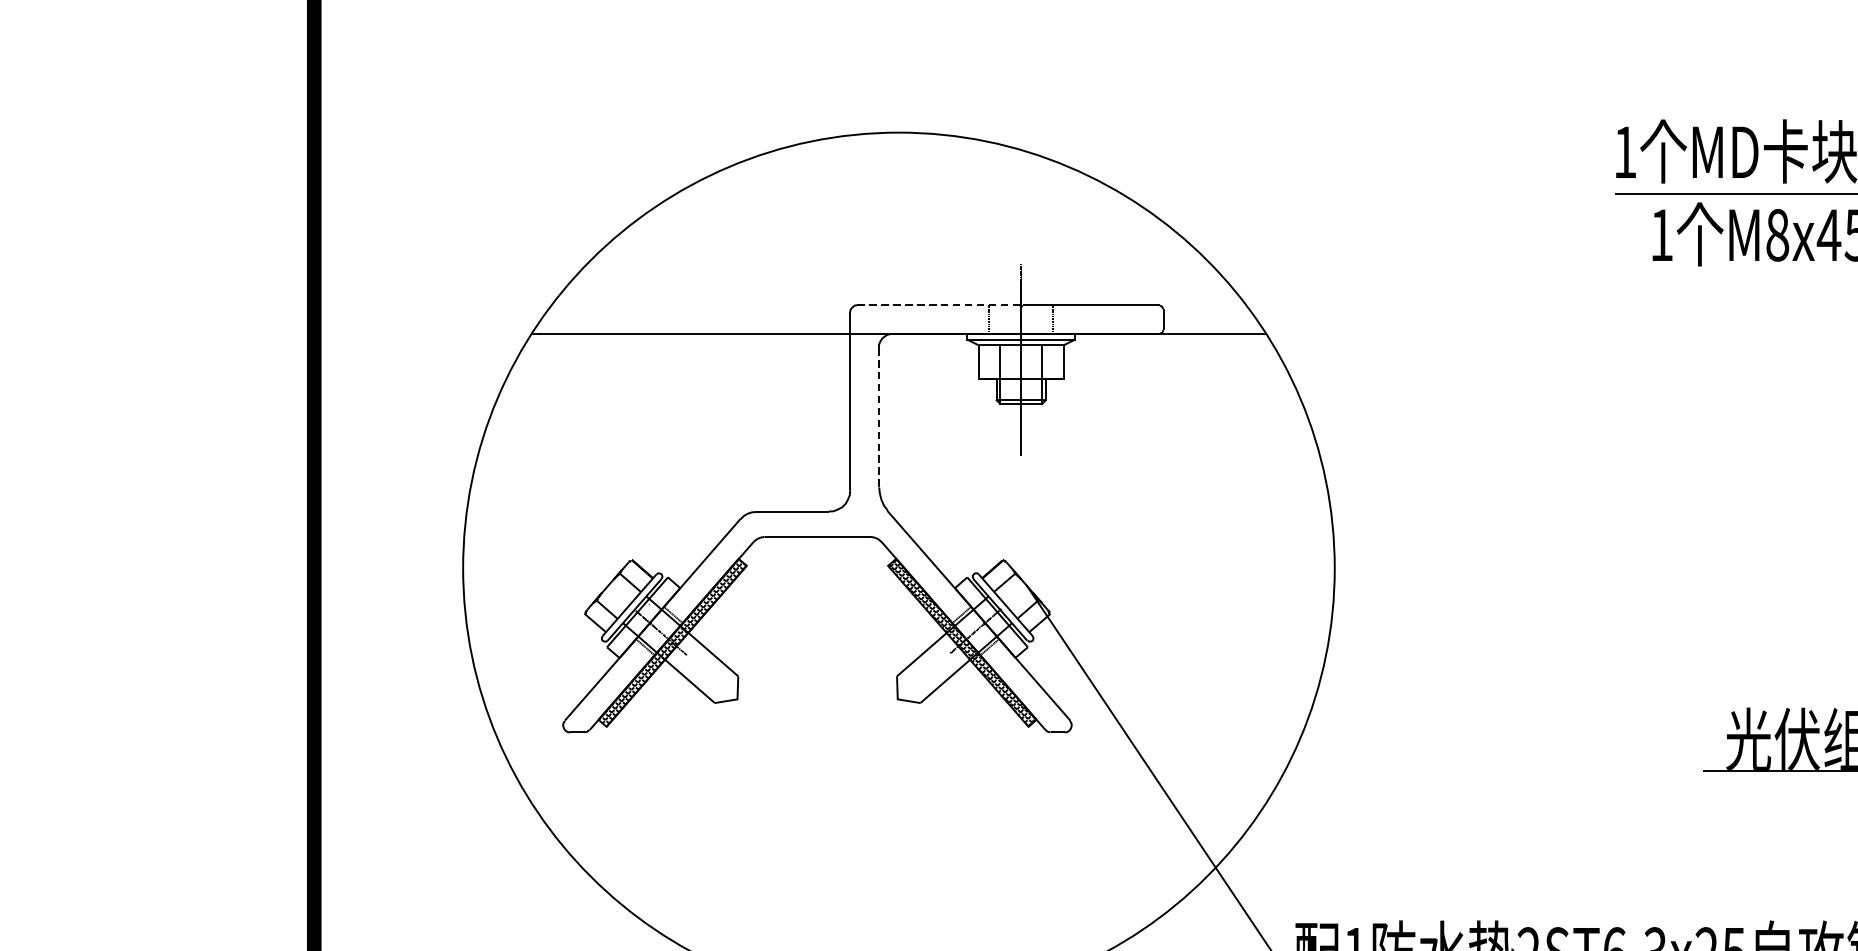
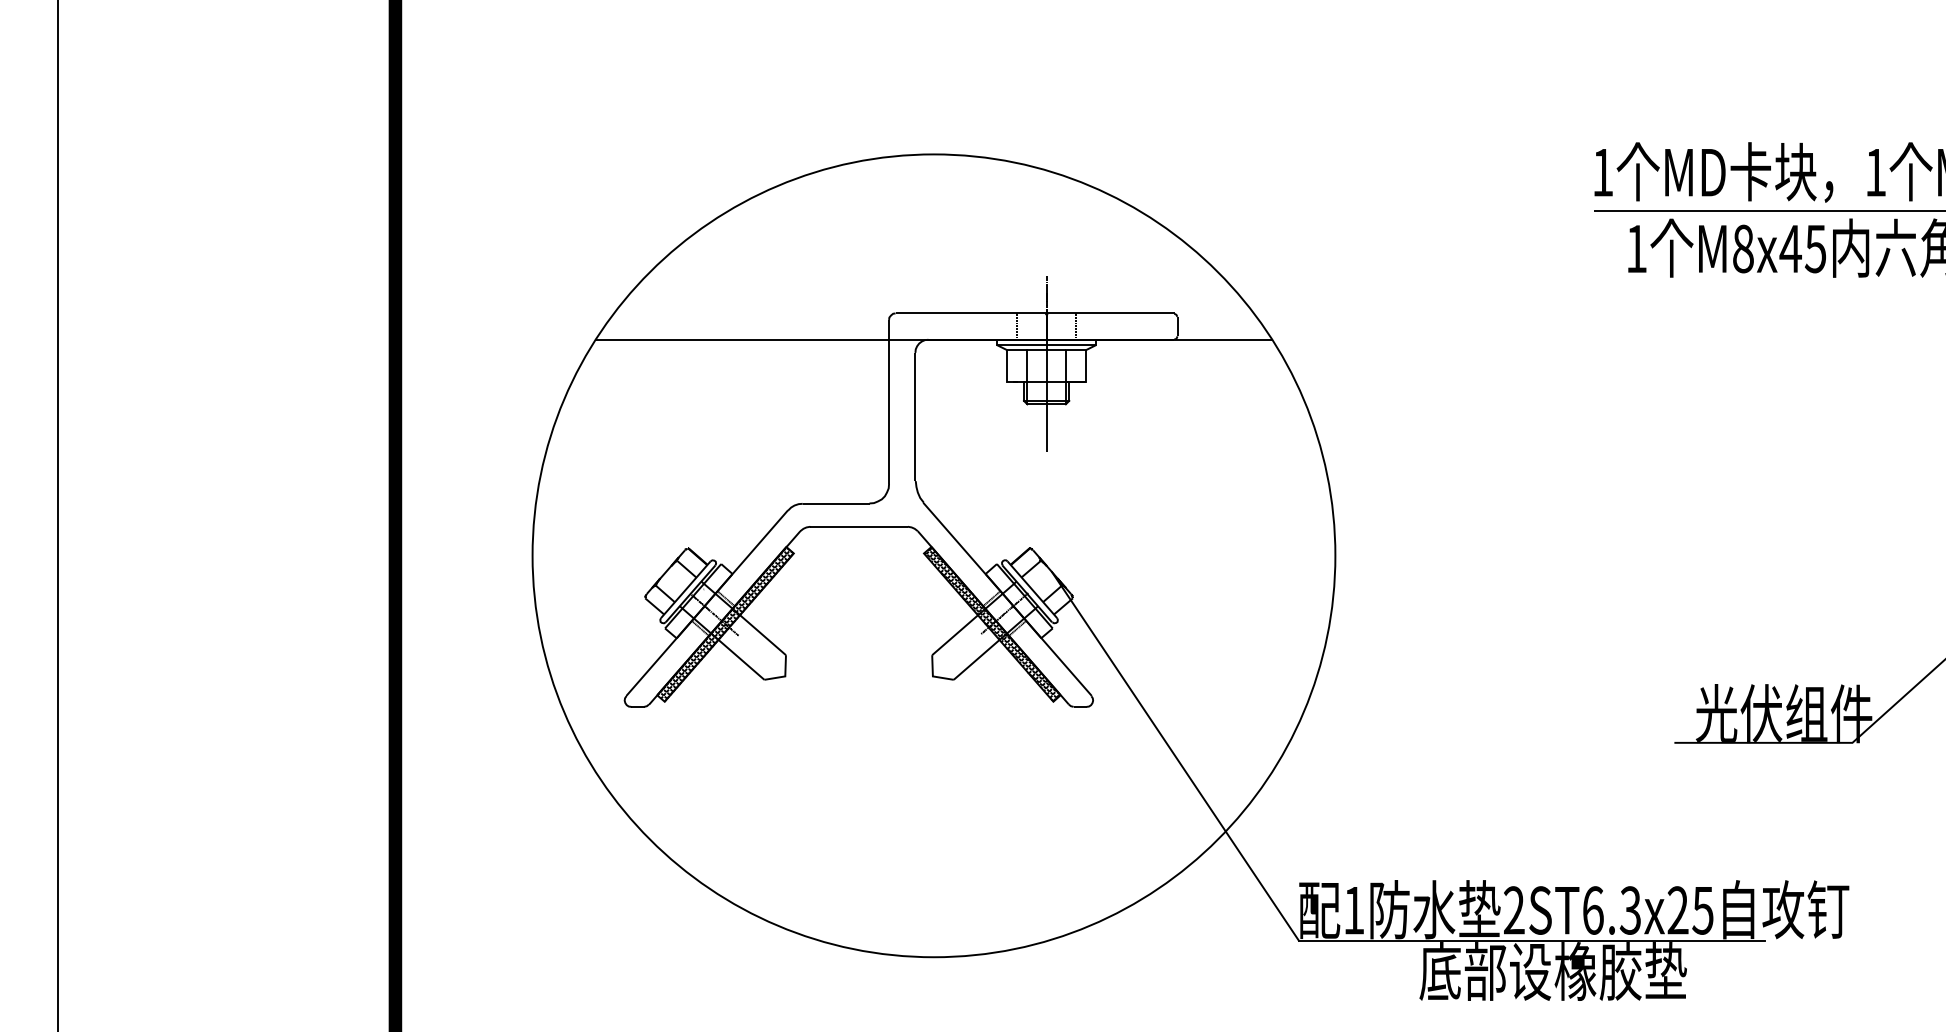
line: (938, 305) -> (970, 313), dashed -> solid
line: (878, 418) -> (915, 417), dashed -> solid

